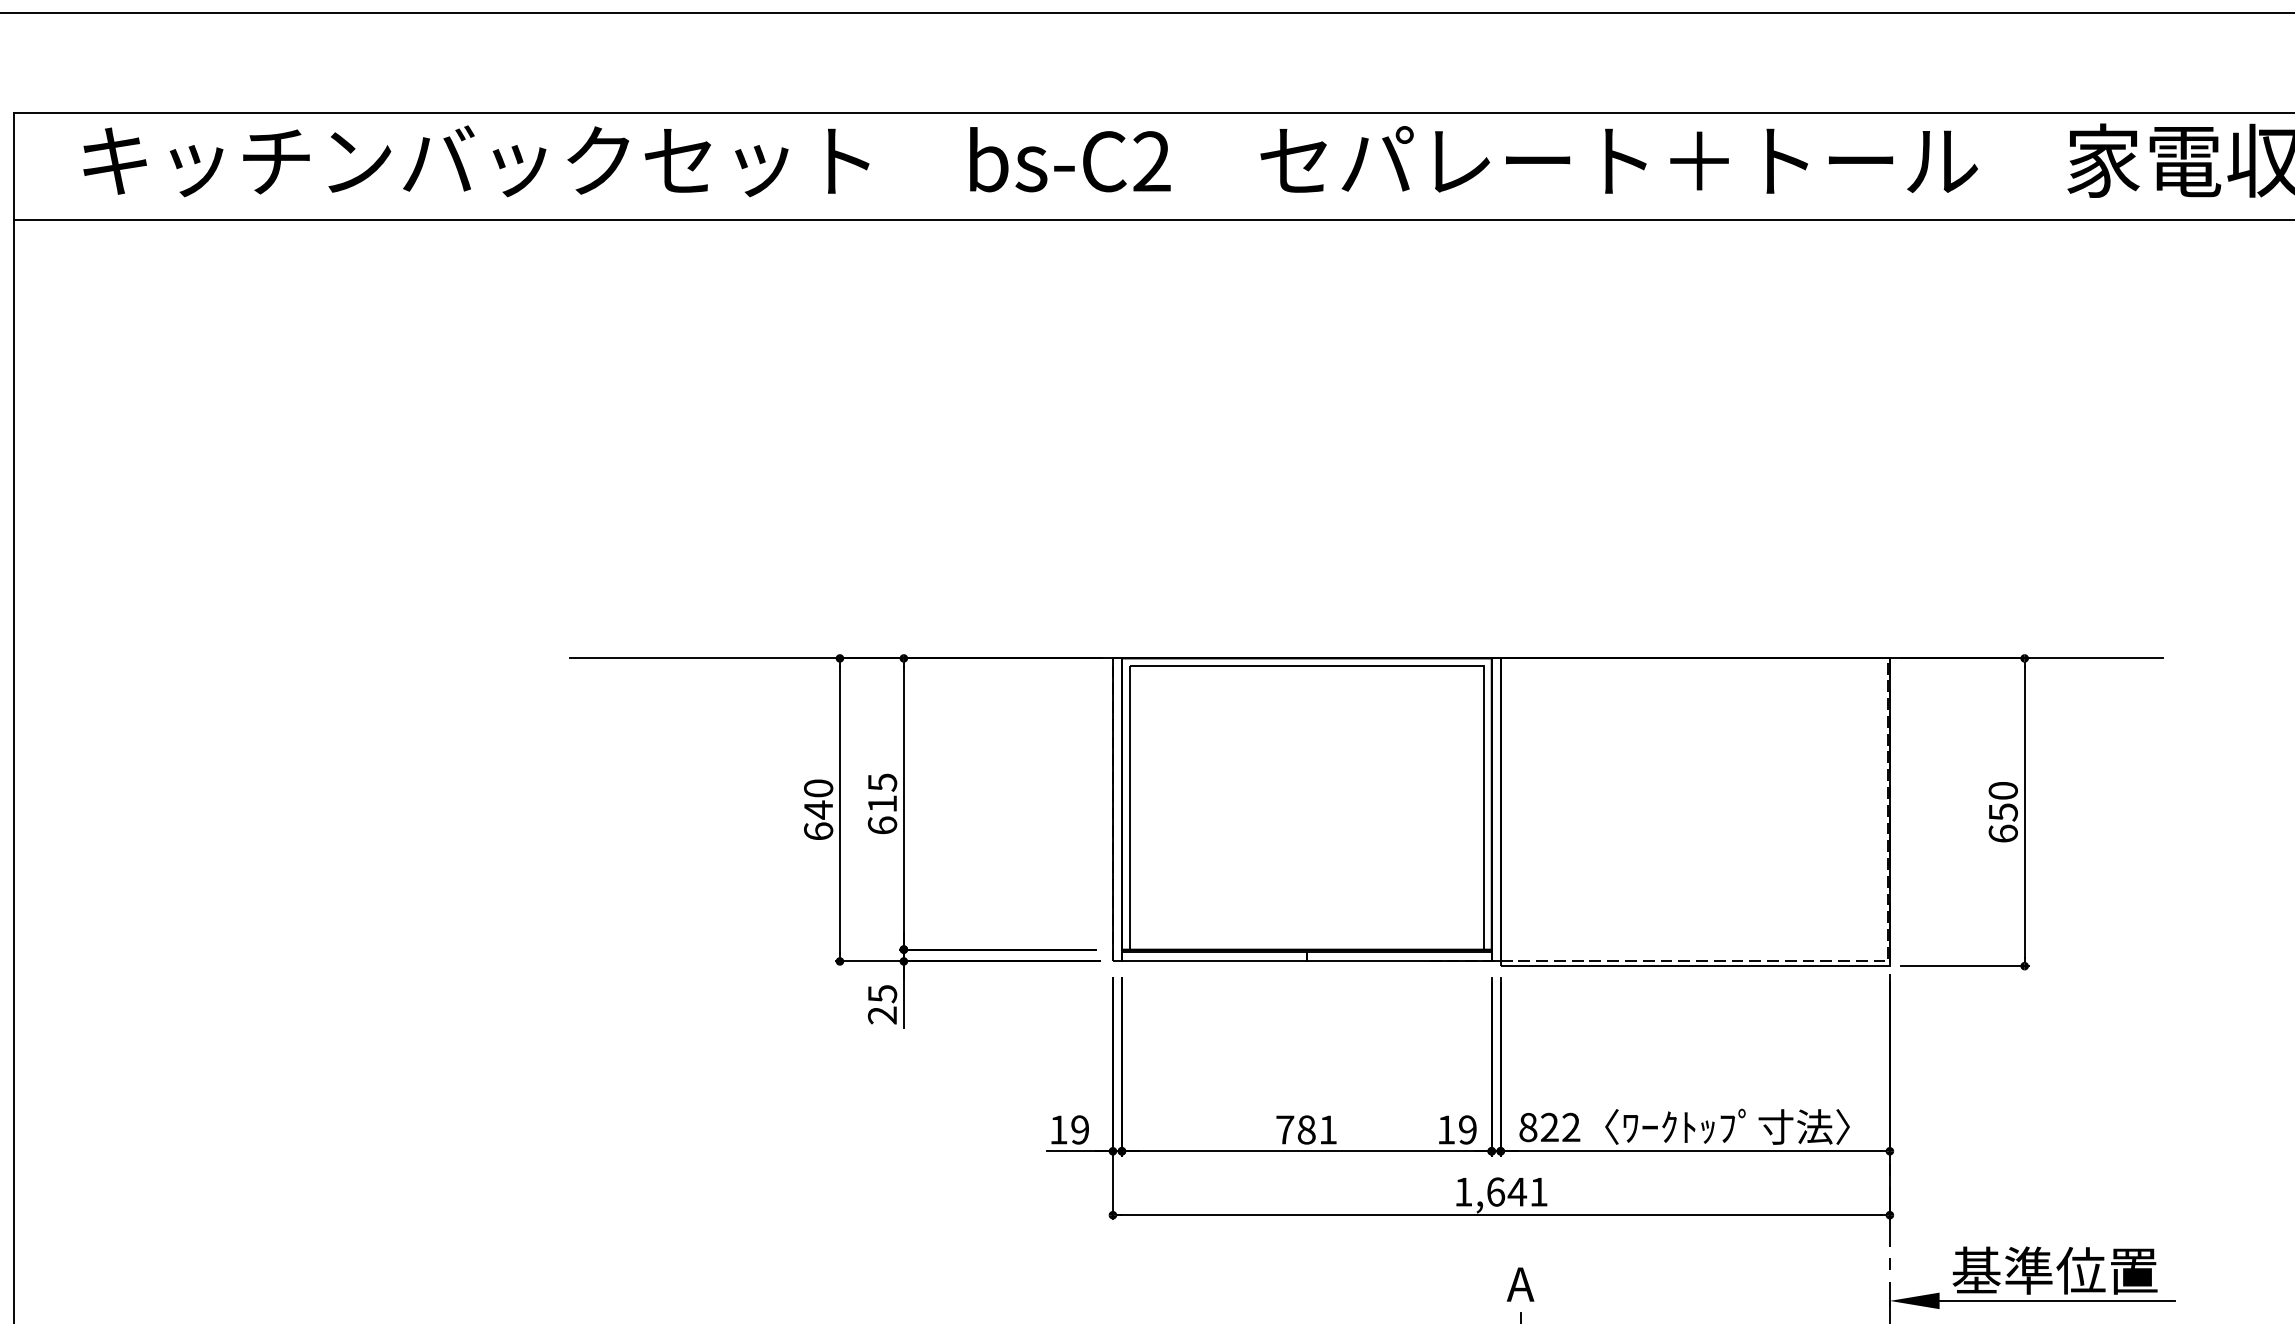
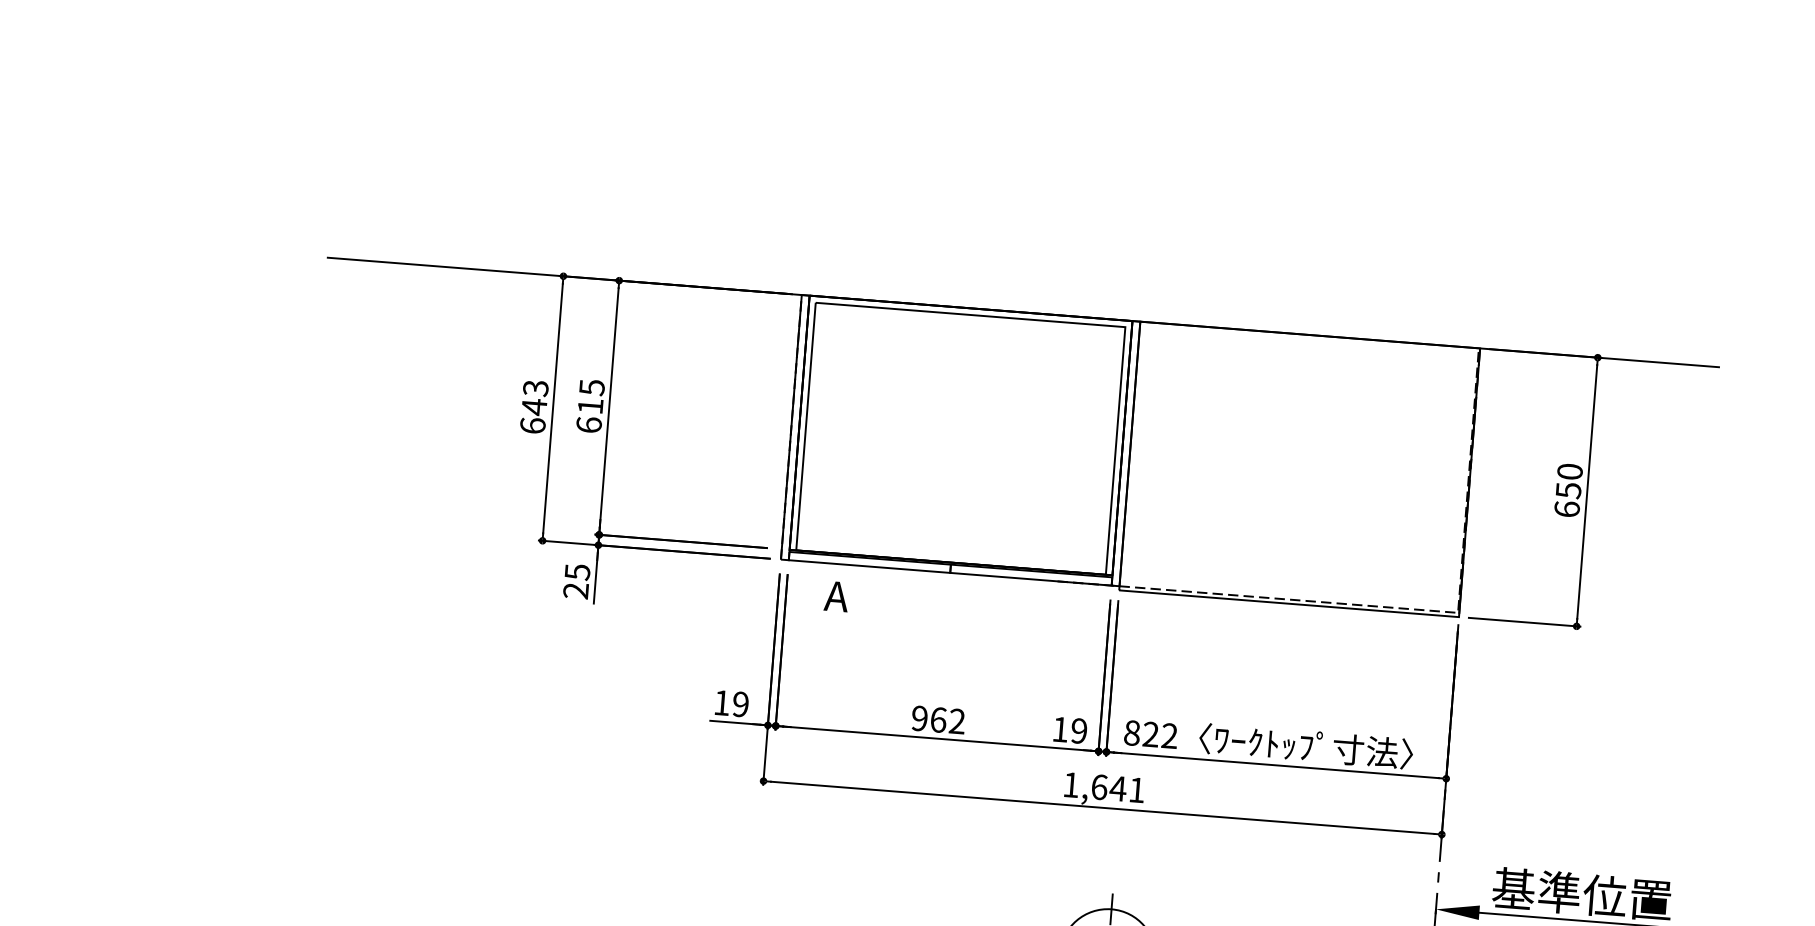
text: (818, 788) -> (535, 388), 640 -> 643
text: (1306, 1129) -> (938, 719), 781 -> 962
text: (1520, 1284) -> (836, 596), moved

